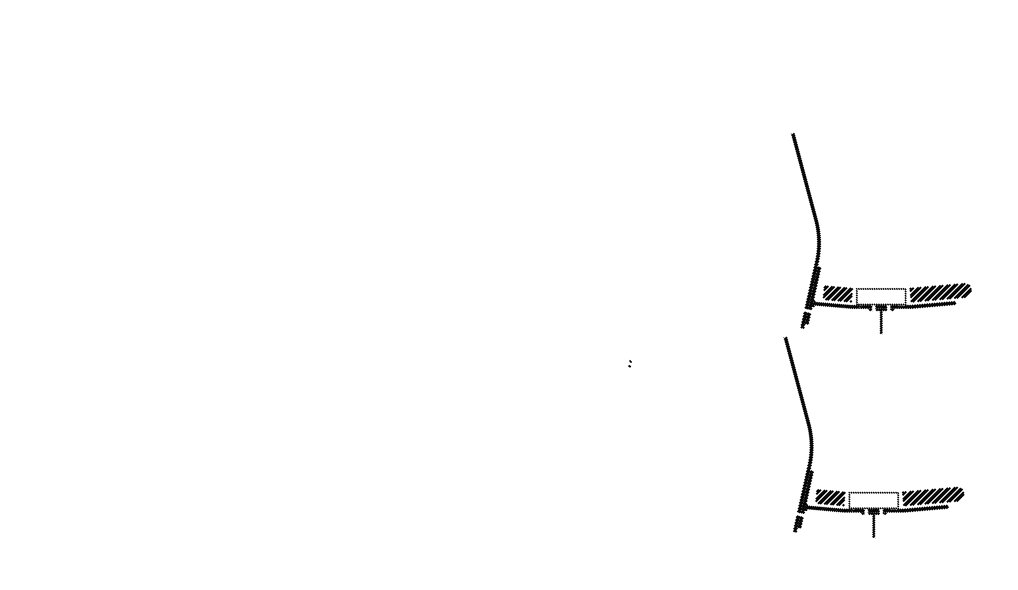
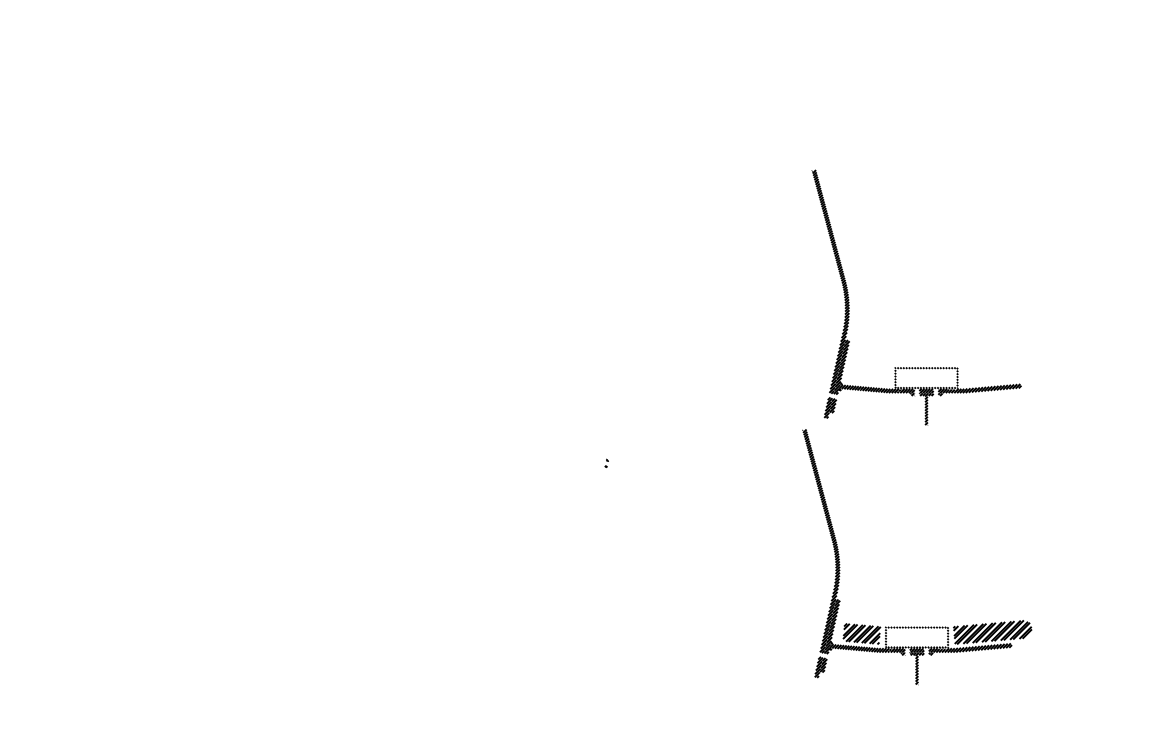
hatch: (940, 292) -> (1001, 372), removed
hatch: (837, 293) -> (870, 373), removed

